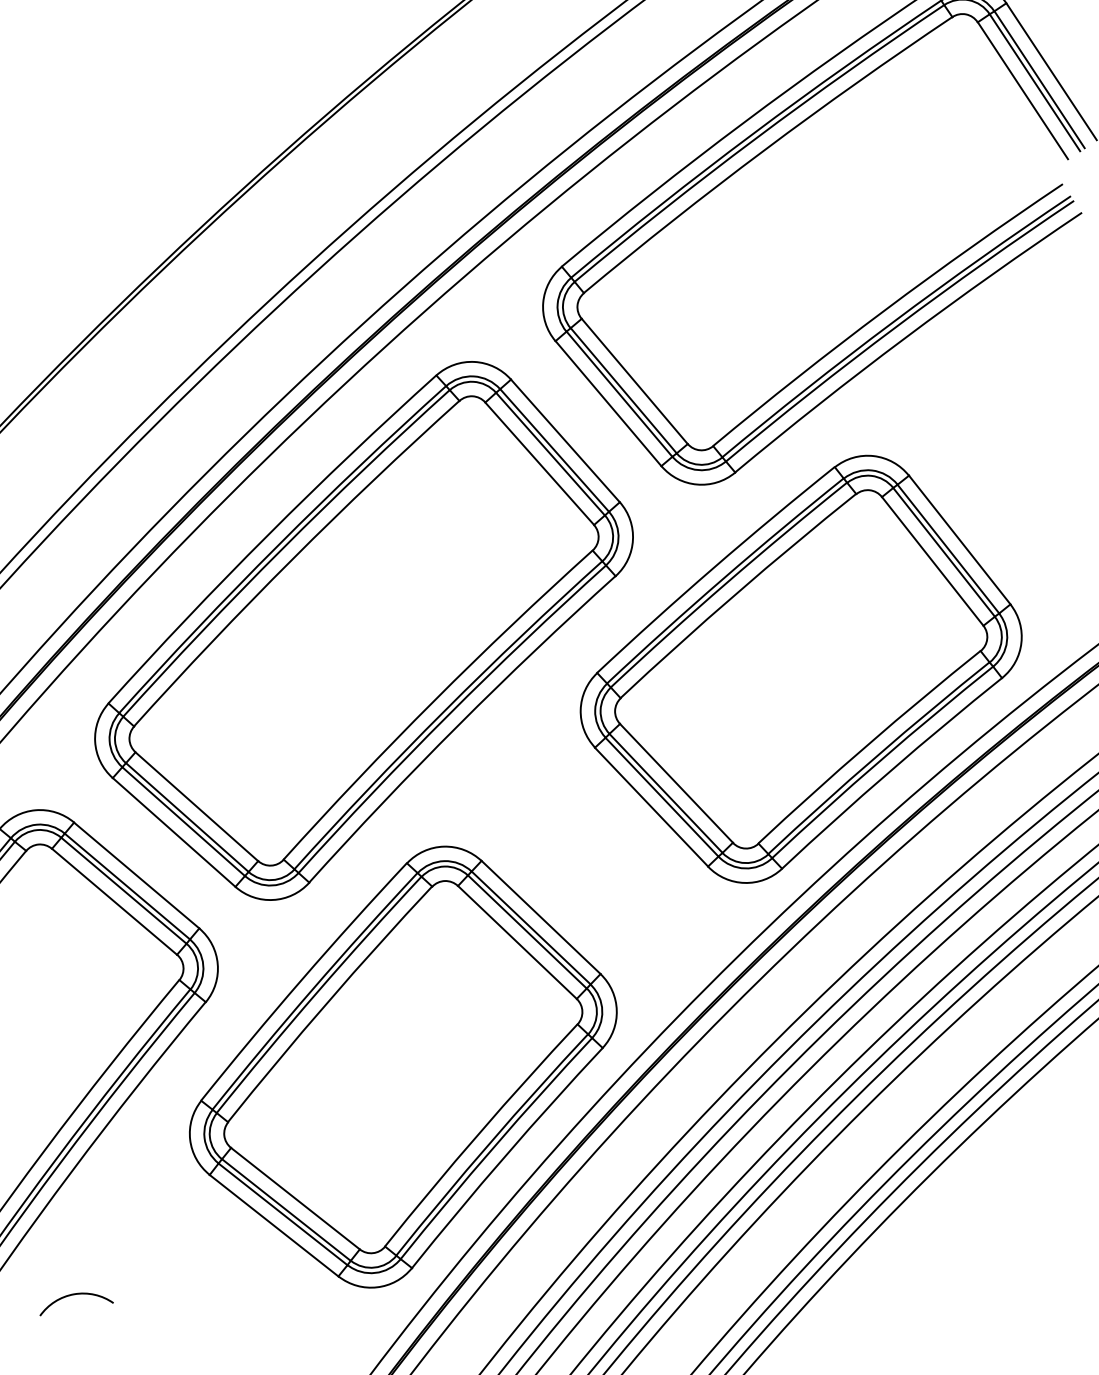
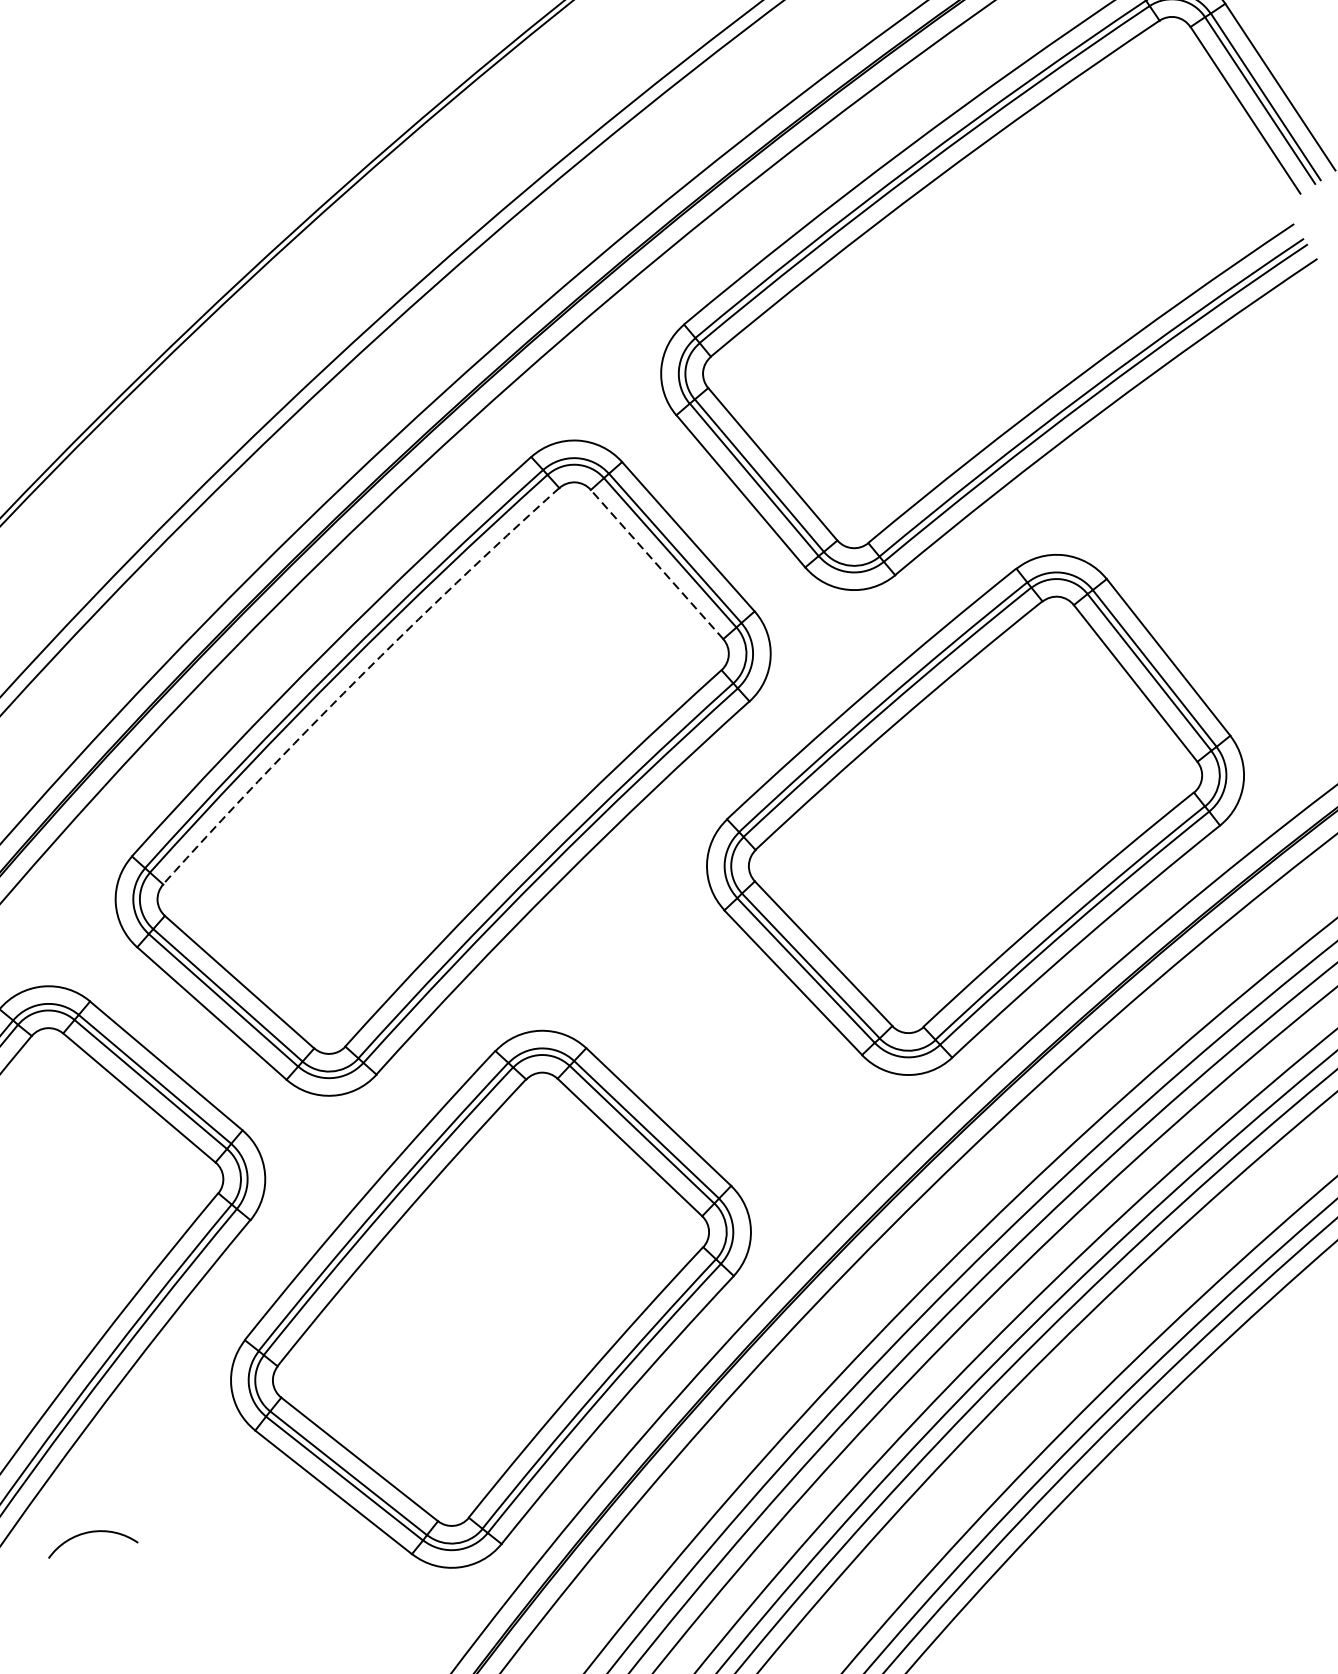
line: (539, 463) -> (656, 564), solid -> dashed
arc: (292, 559) -> (356, 681), solid -> dashed
arc: (74, 1295) -> (90, 1533), moved

